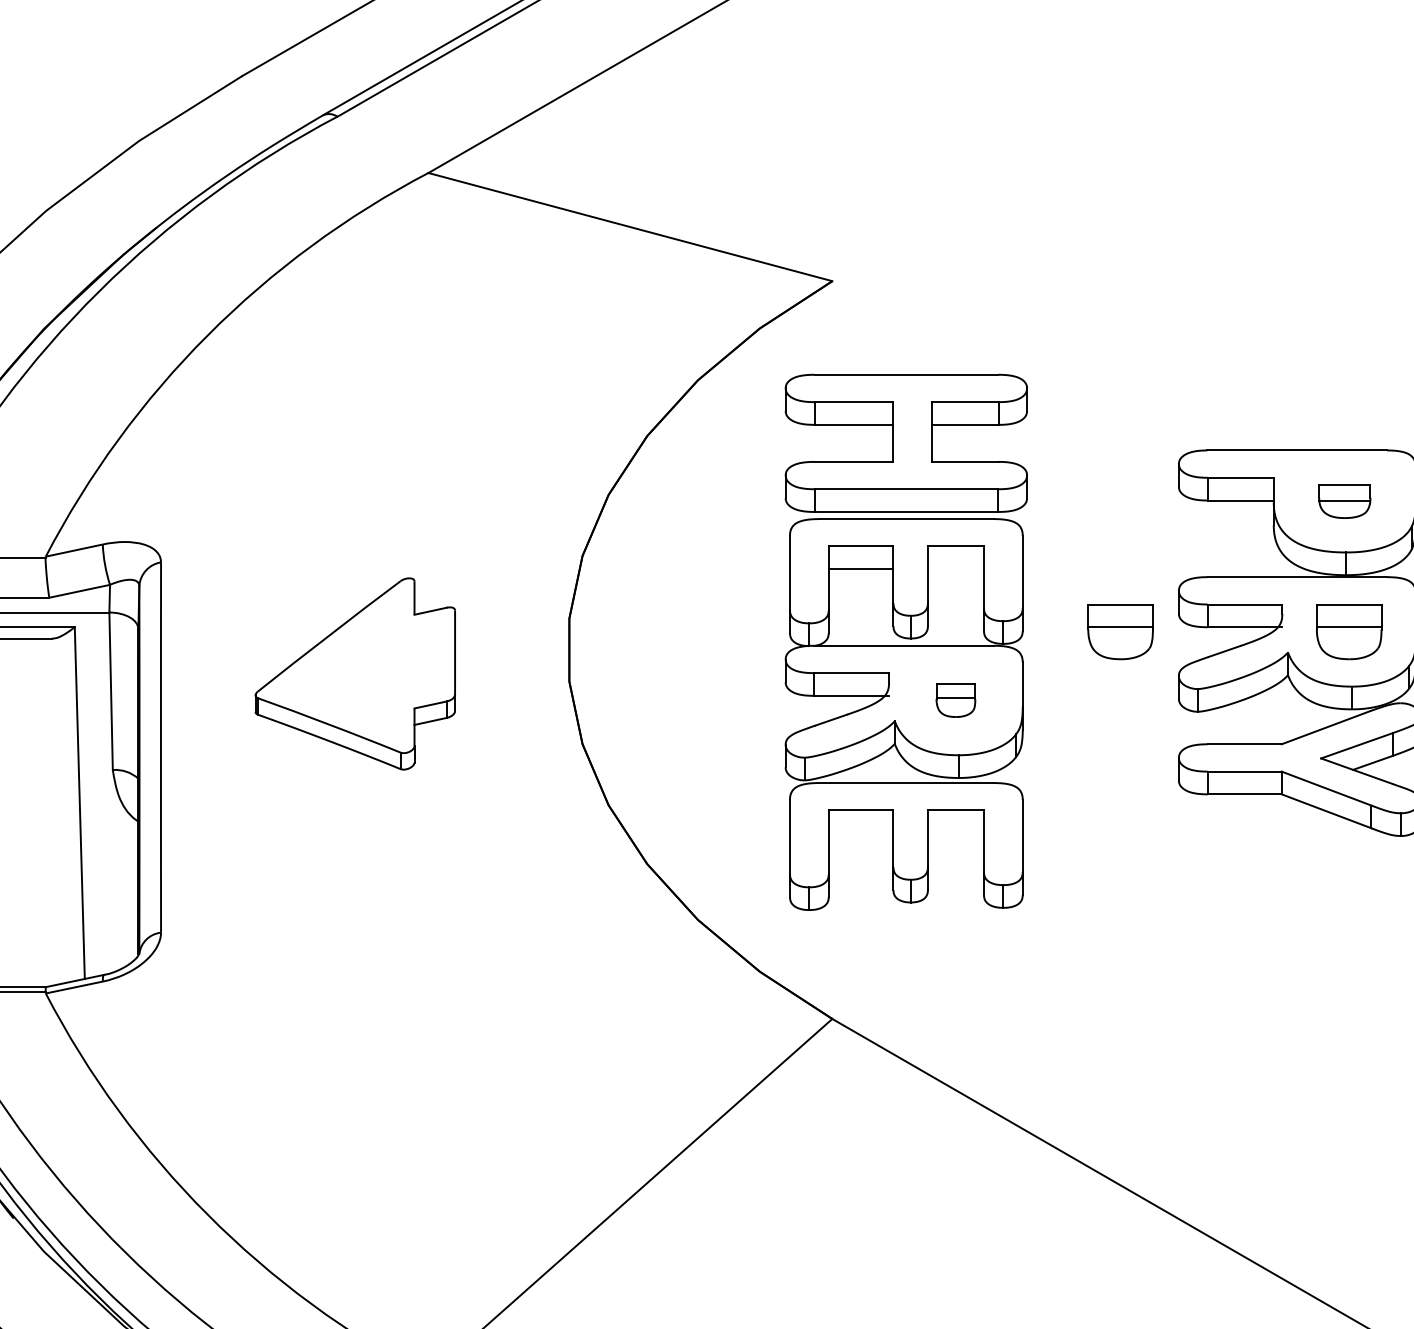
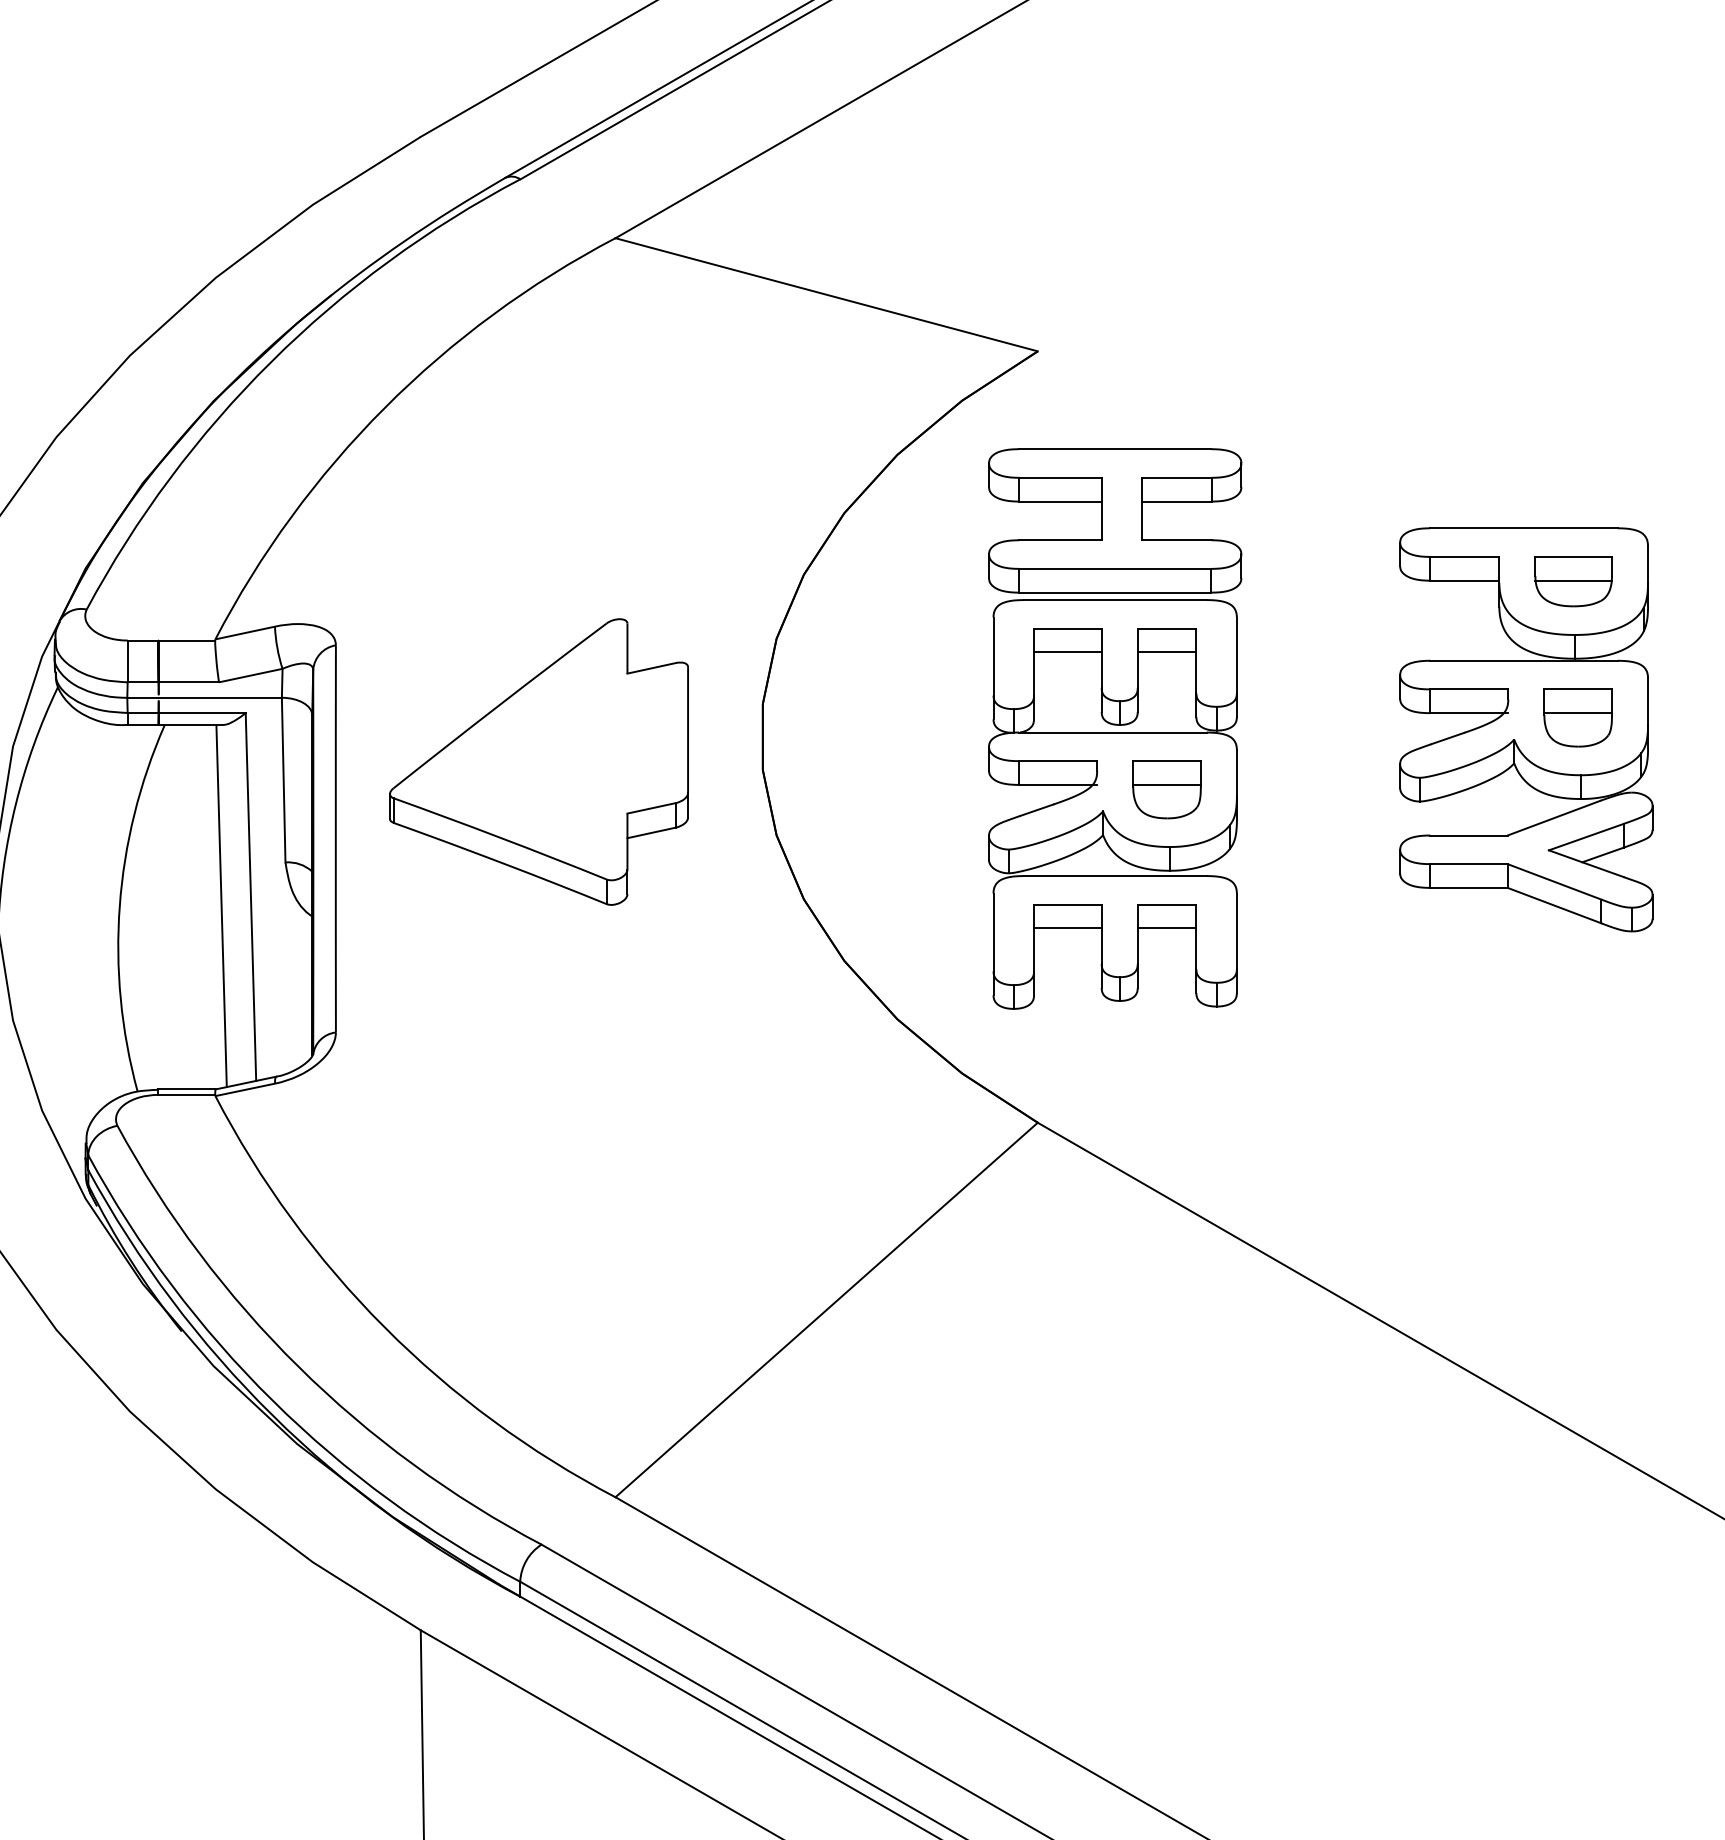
part: (1344, 501) -> (1573, 581), size x1.43
line: (955, 569) -> (1166, 652), added
part: (1119, 631) -> (1338, 717), removed
part: (354, 673) -> (538, 761), size x1.43
part: (955, 700) -> (1166, 789), size x1.67
line: (51, 812) -> (221, 906), added
line: (860, 833) -> (1067, 928), added
line: (955, 833) -> (1166, 928), added

